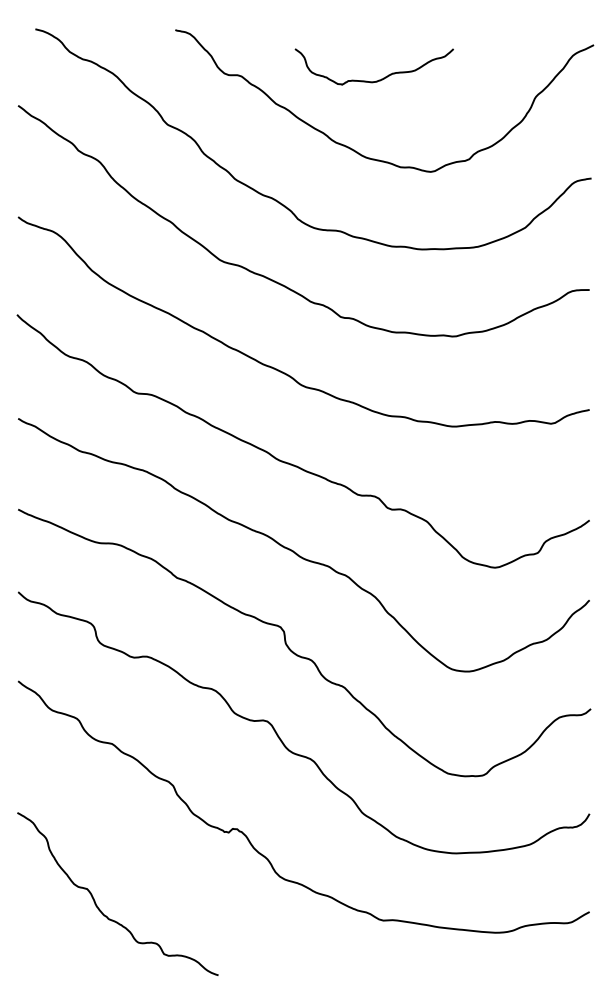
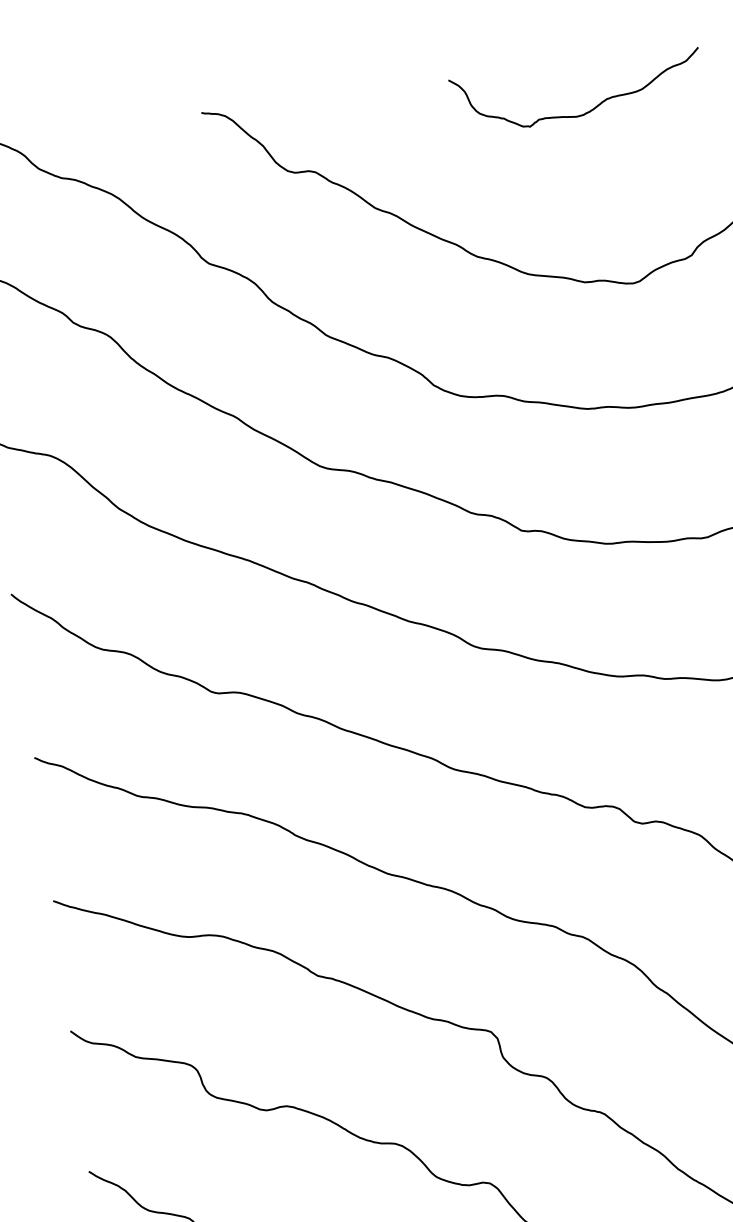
curve: (379, 79) -> (587, 110), moved

